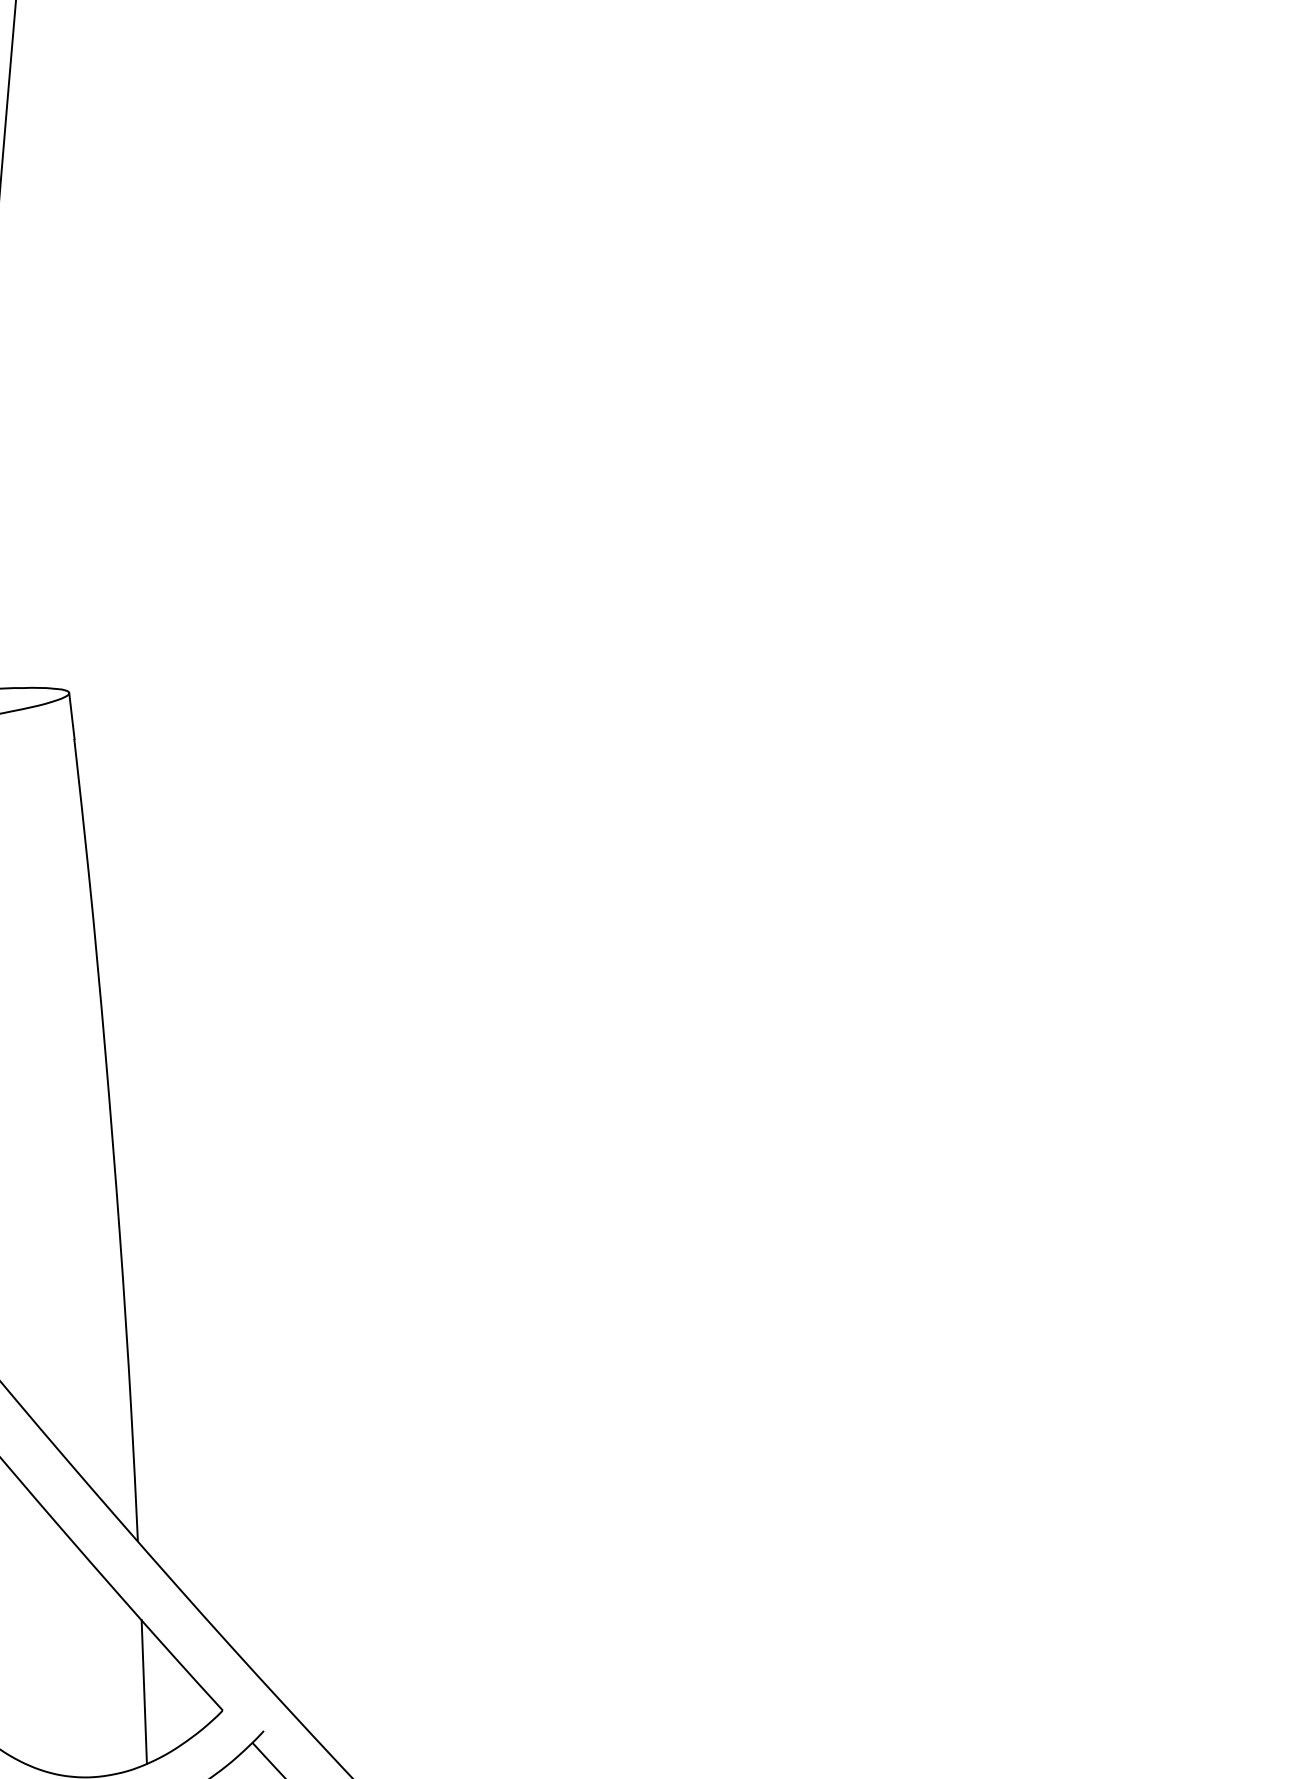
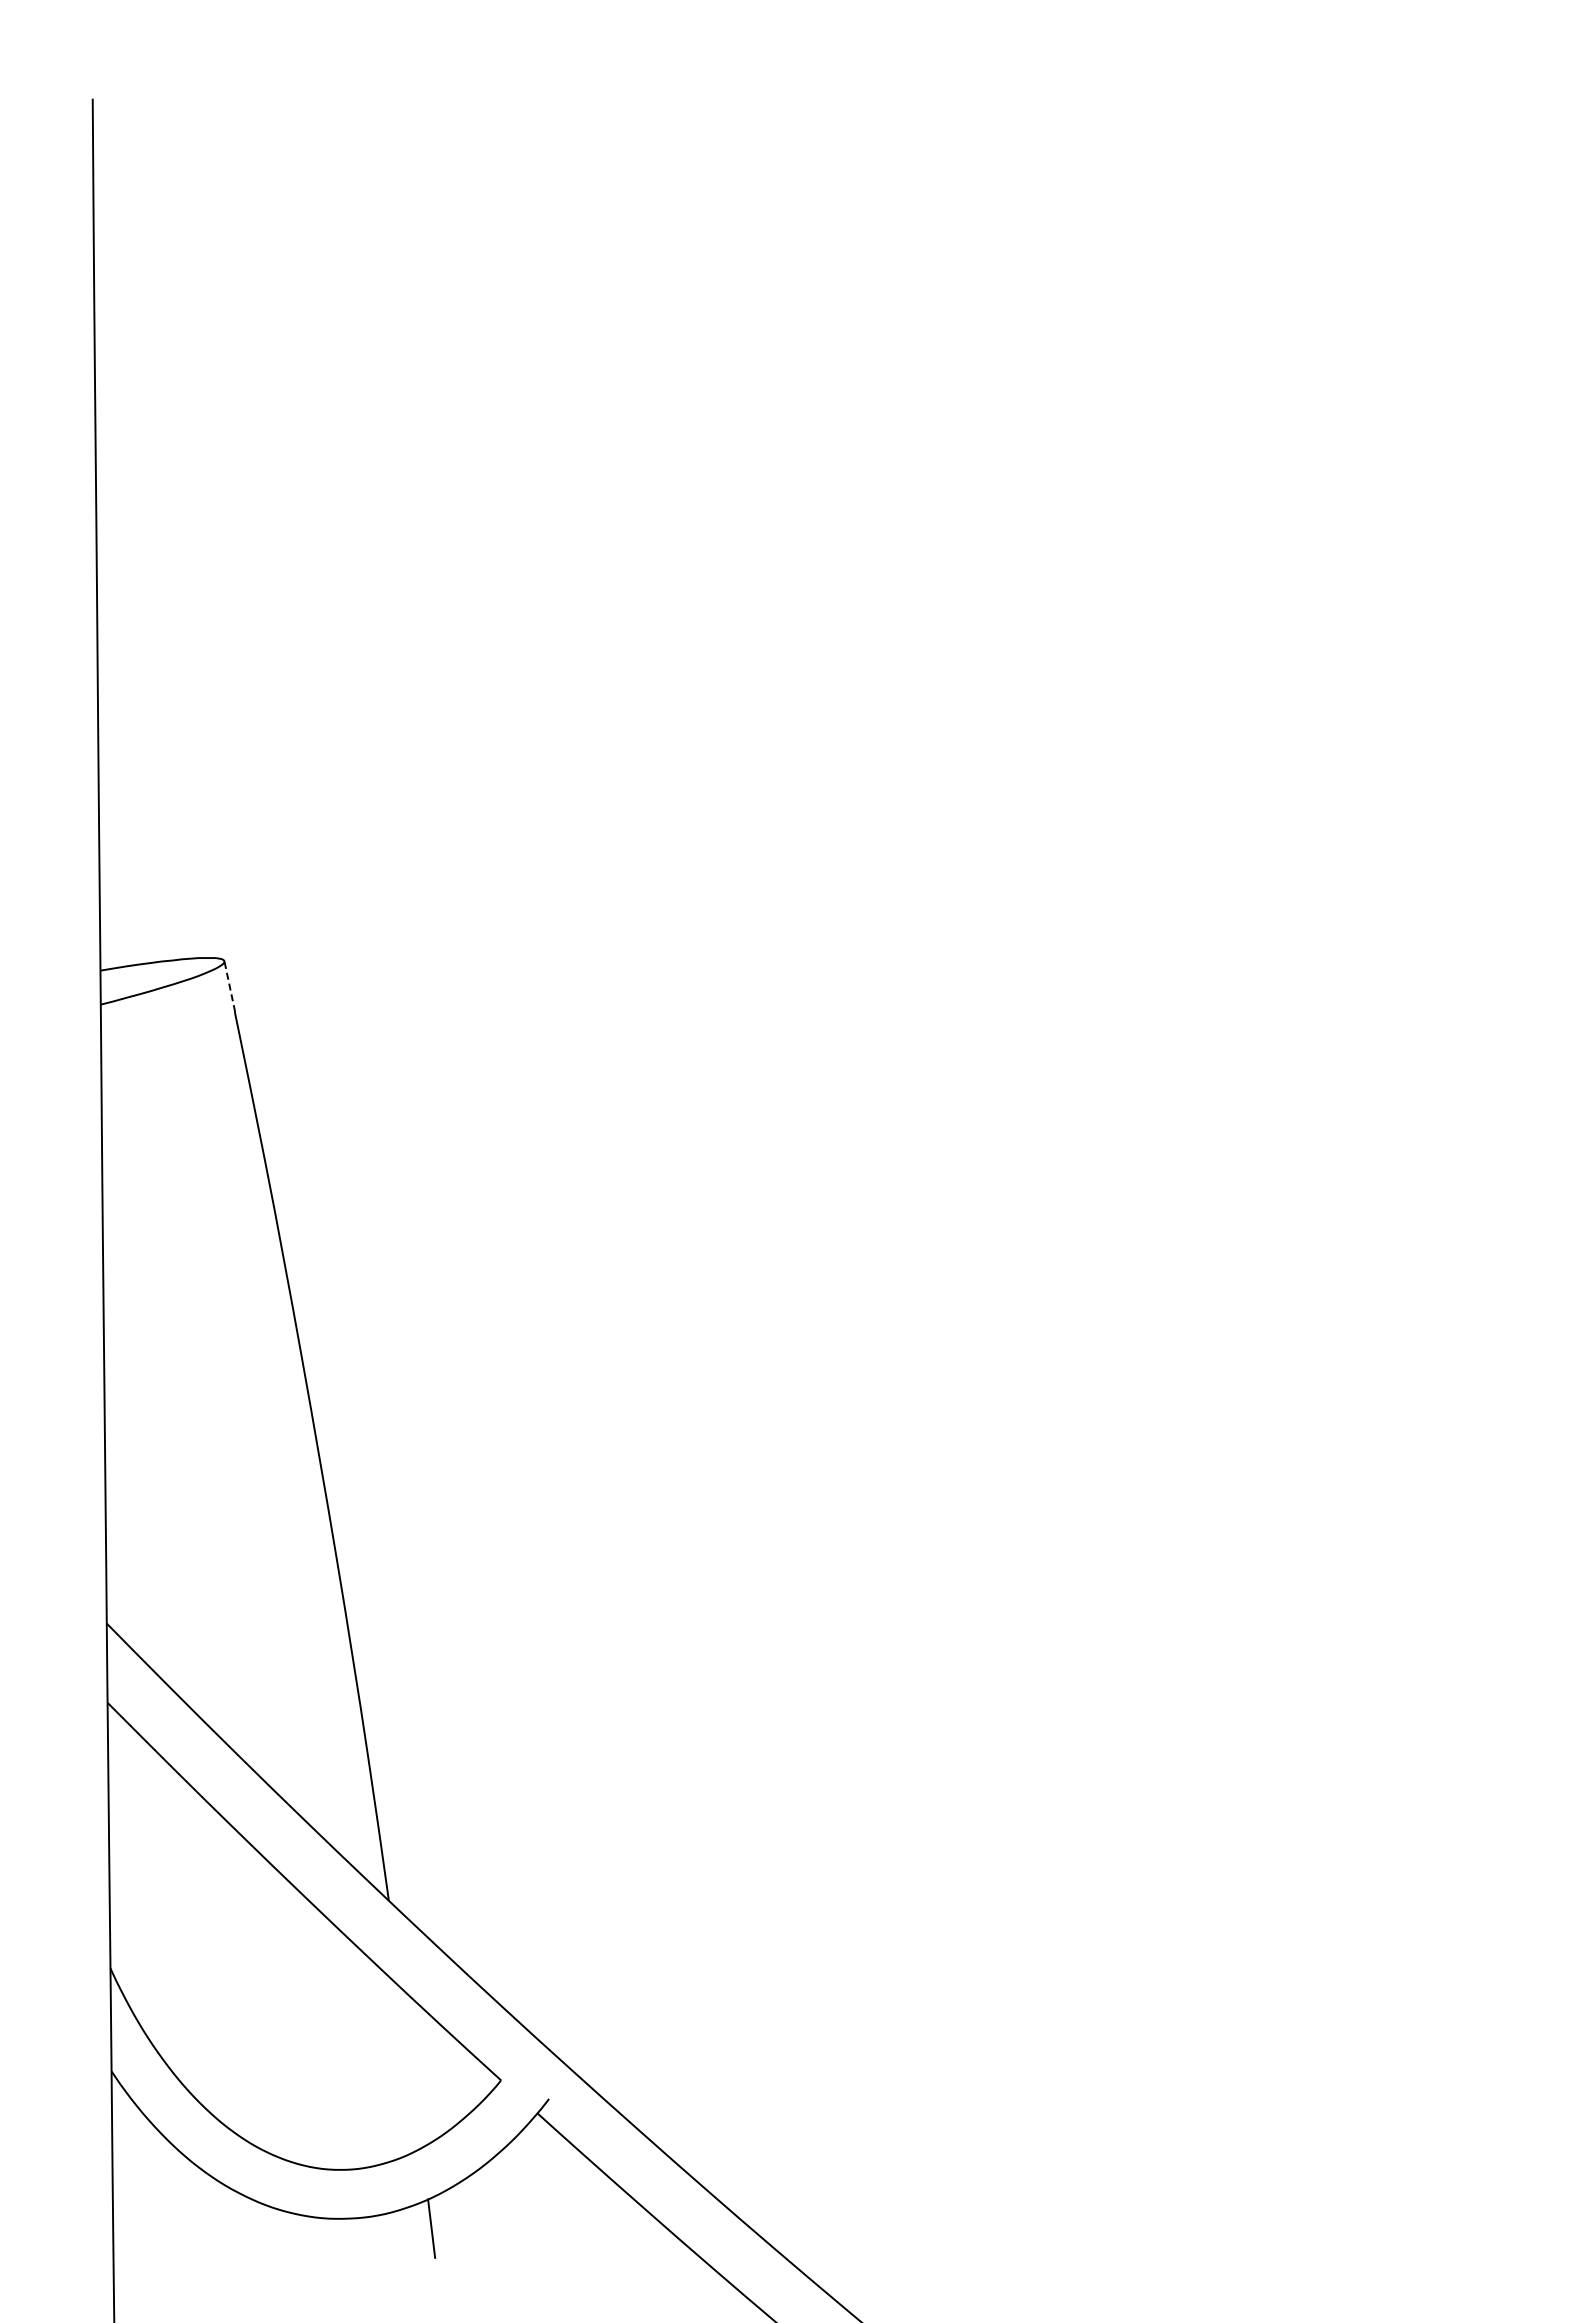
line: (71, 715) -> (229, 986), solid -> dashed
line: (144, 1691) -> (411, 2067), removed

